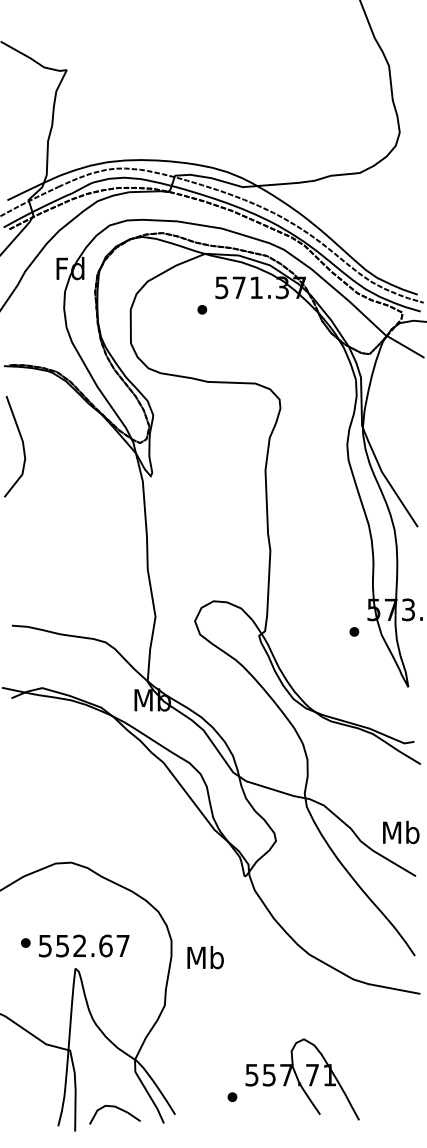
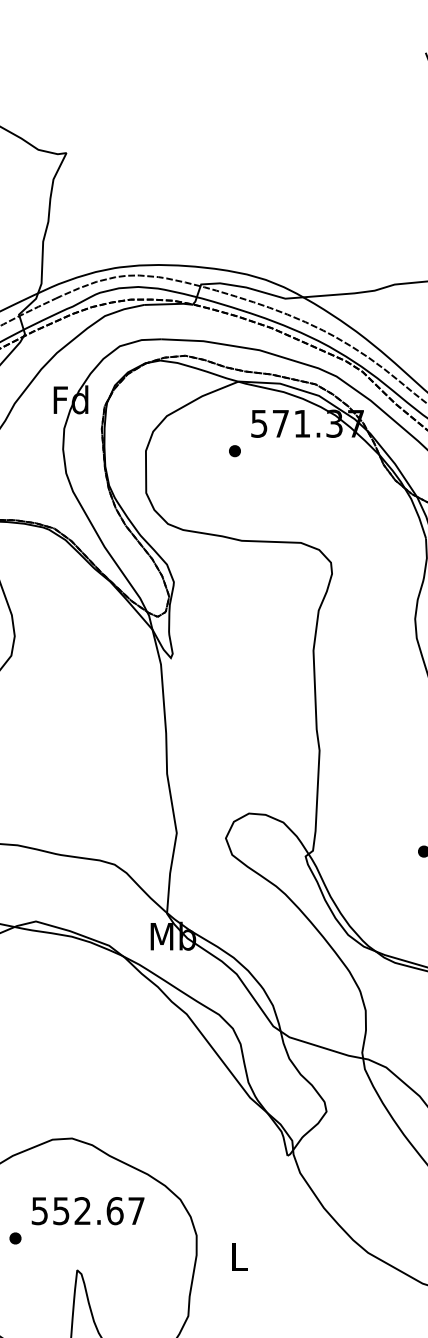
text: (84, 945) -> (88, 1210), moved
text: (205, 957) -> (238, 1256), Mb -> L

